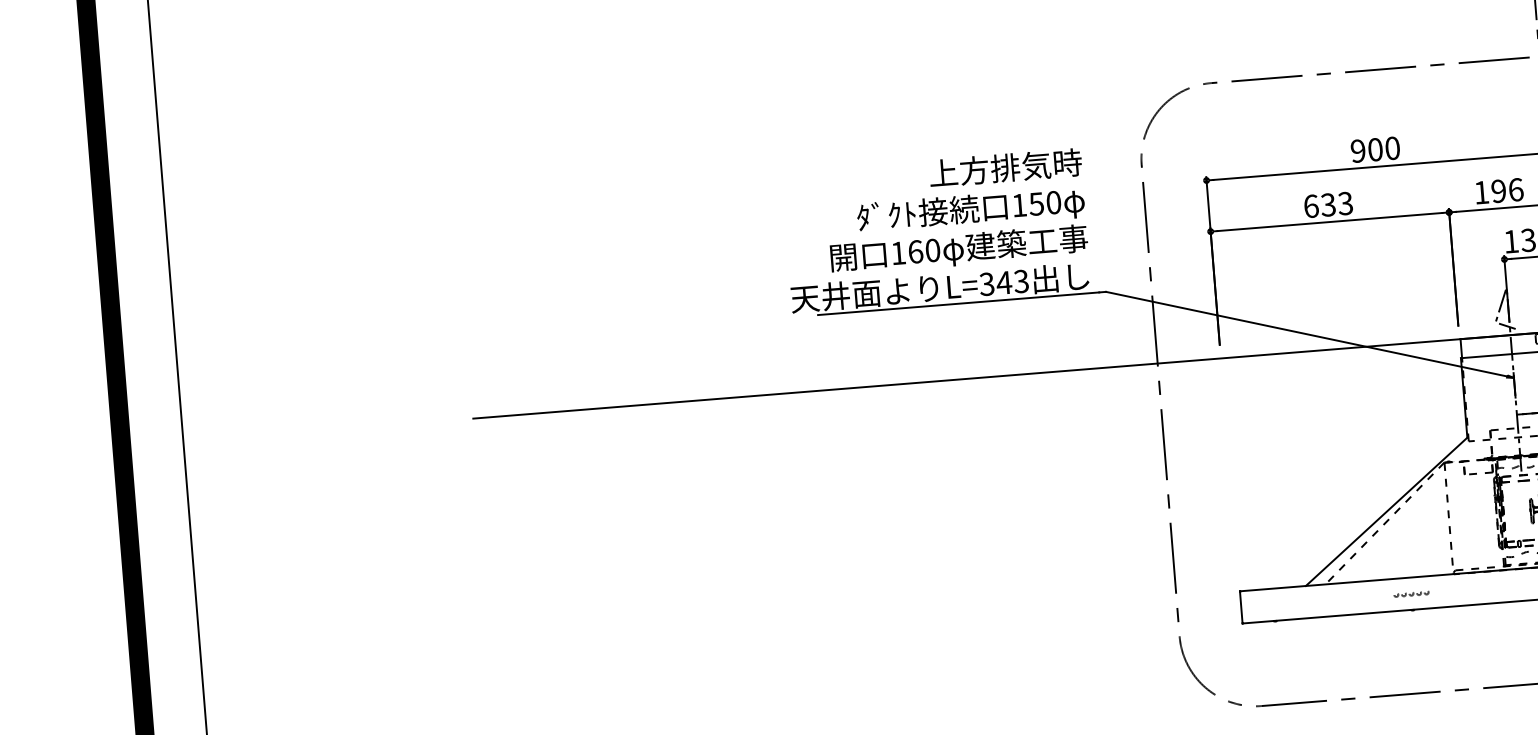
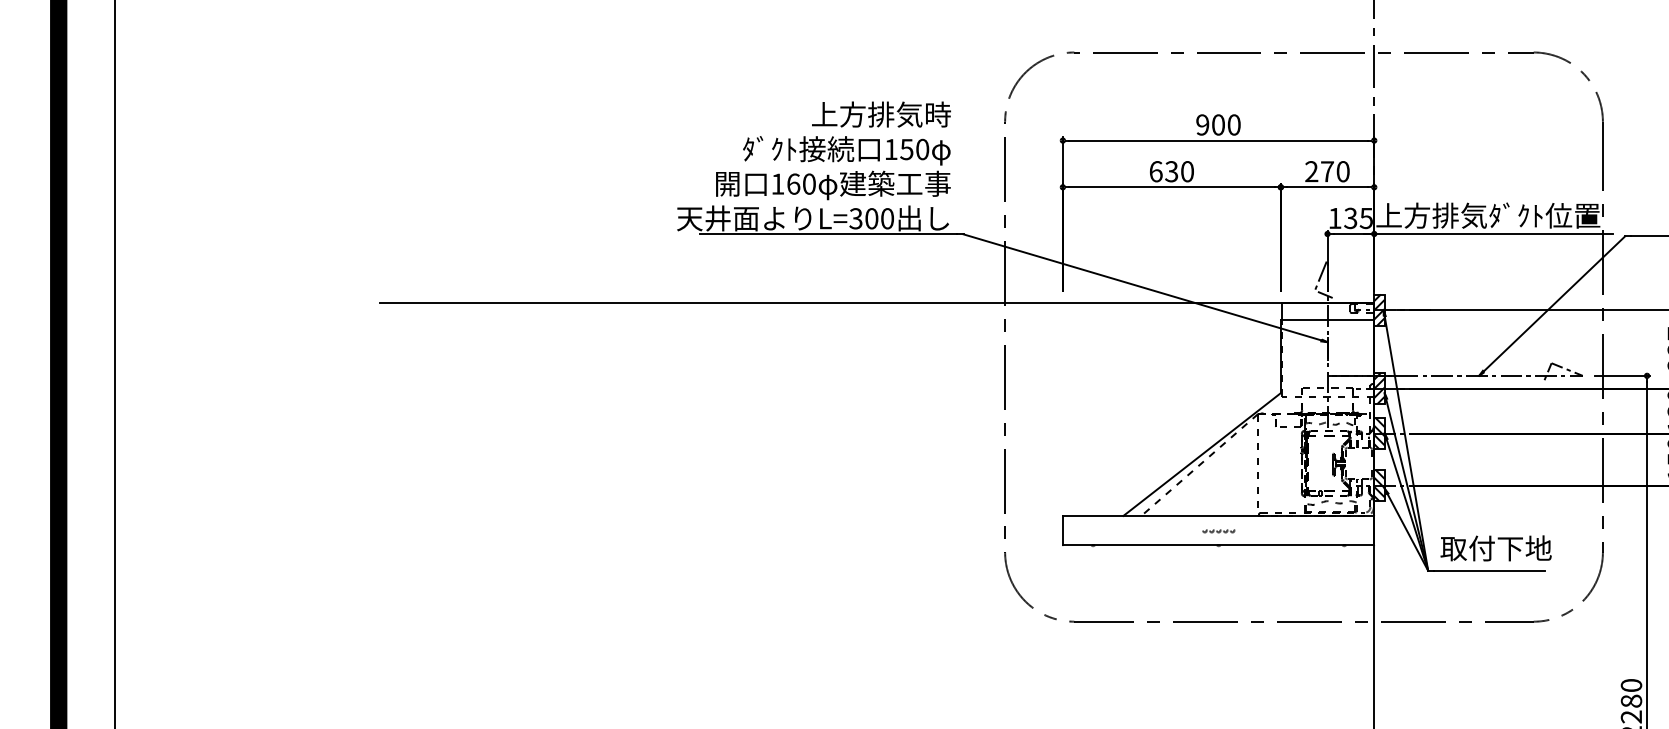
text: (1498, 191) -> (1327, 171), 196 -> 270
text: (1344, 203) -> (1186, 171), 633 -> 630
text: (1011, 282) -> (878, 218), L=343 -> L=300

